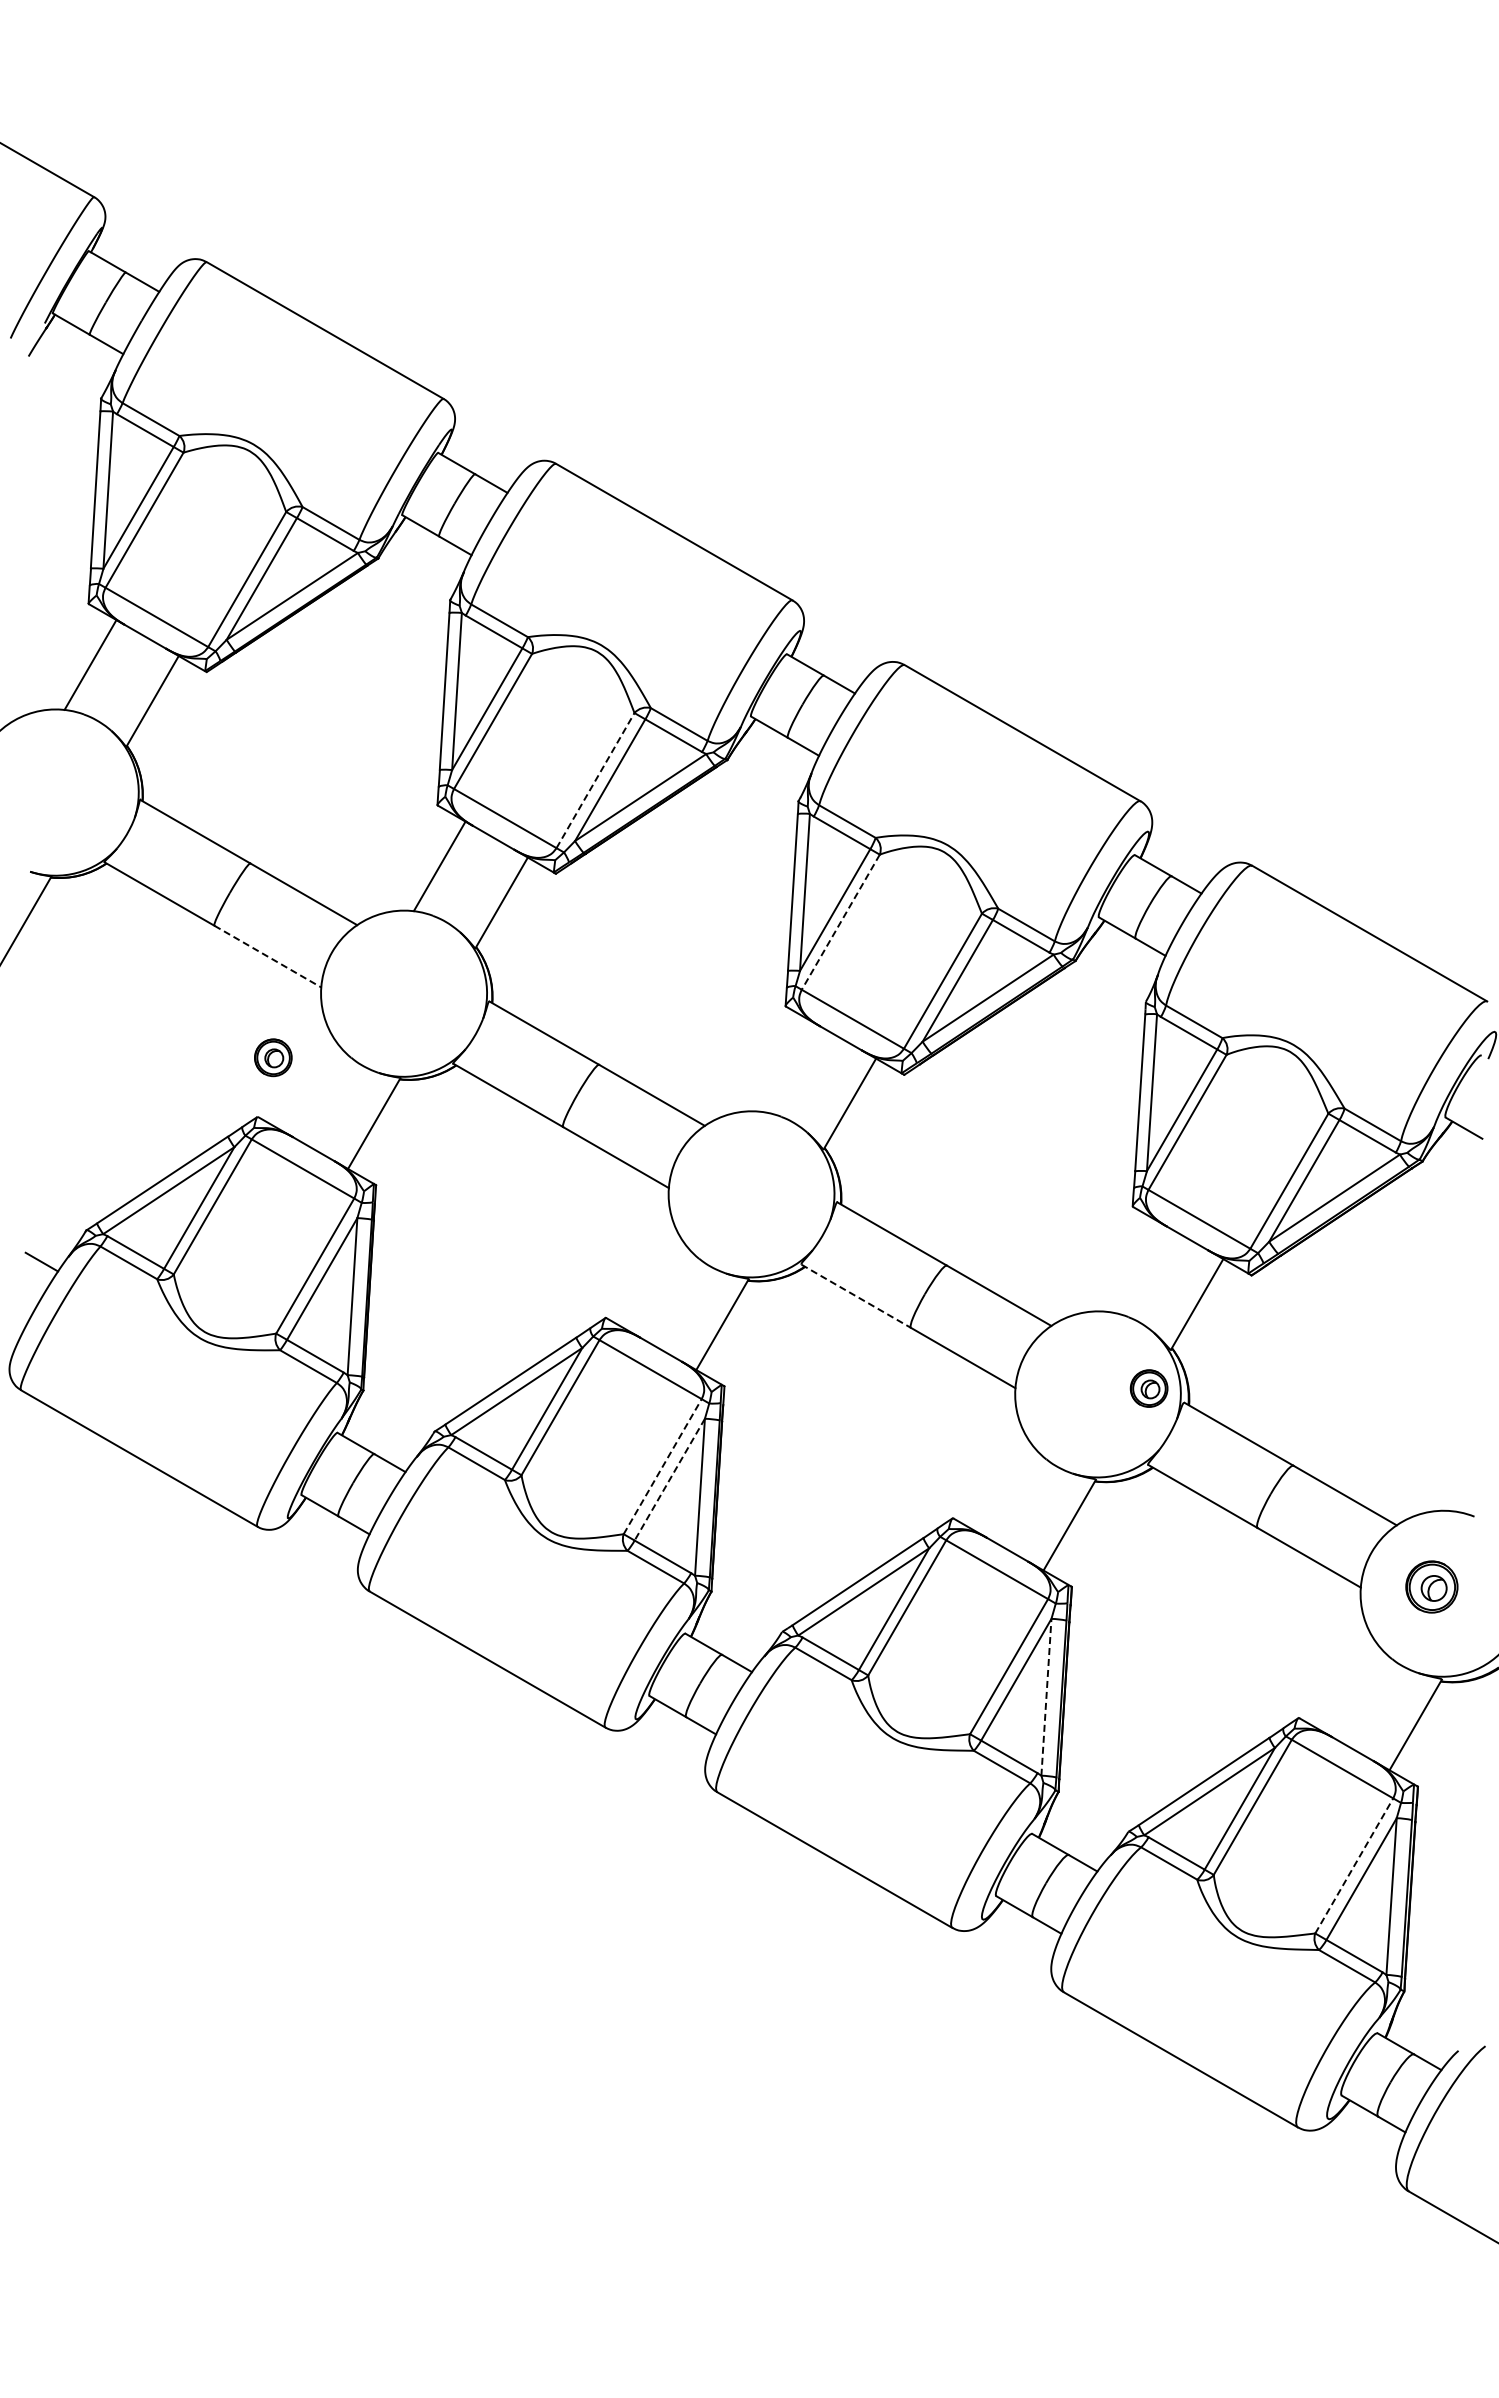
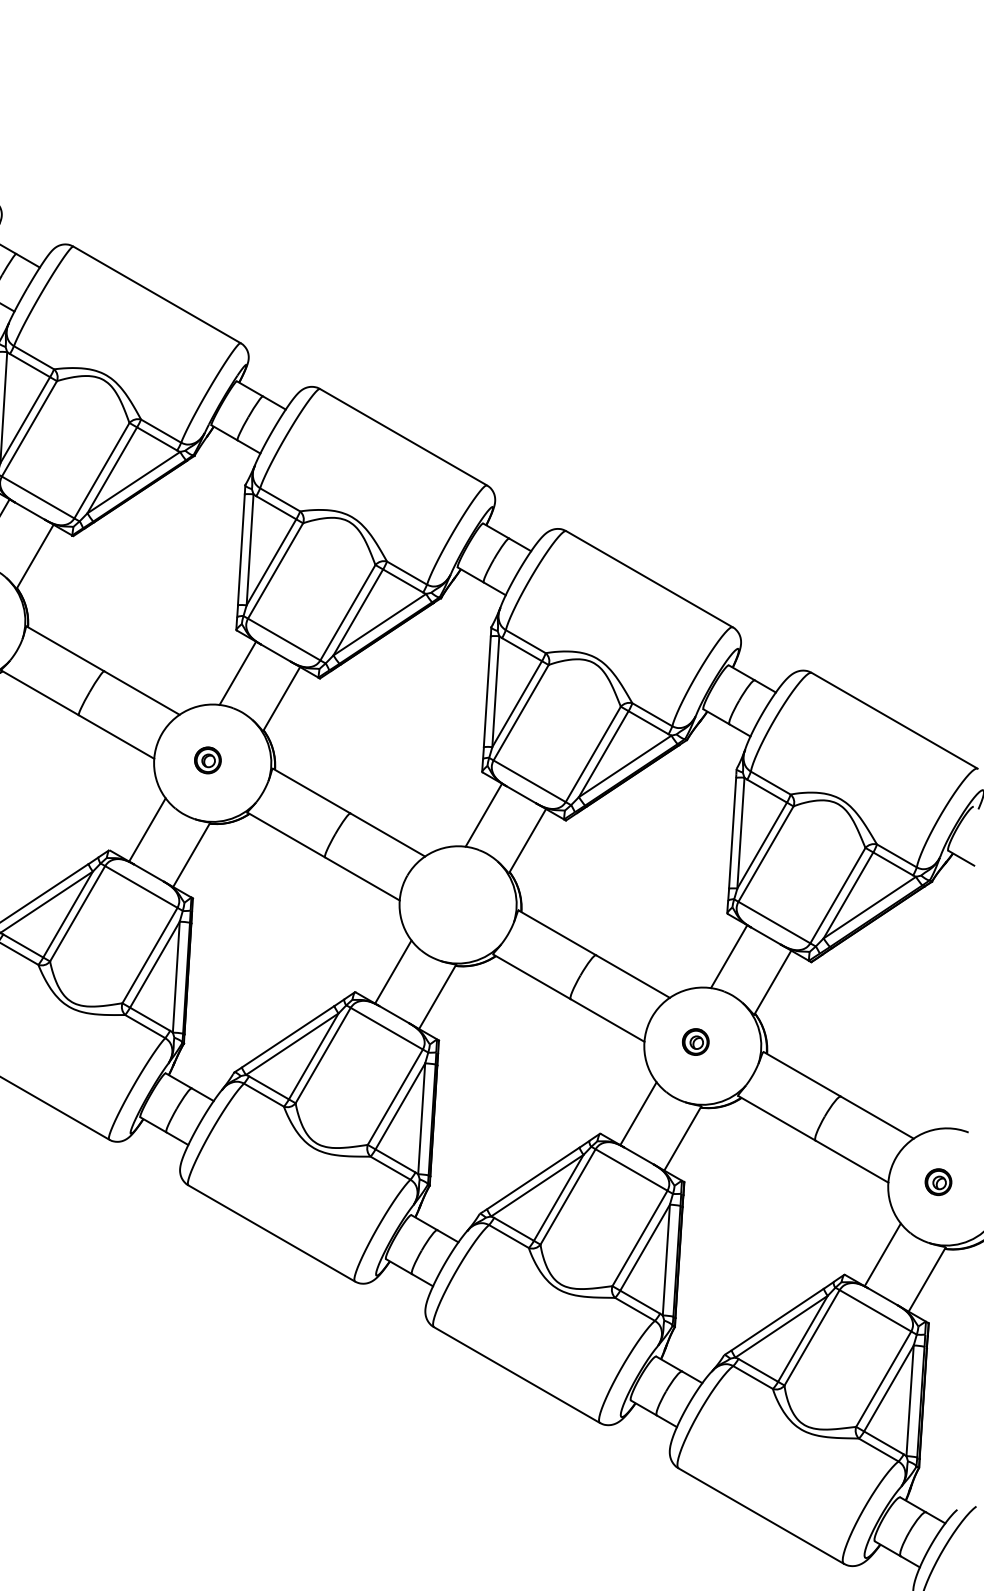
line: (595, 780) -> (347, 612), dashed -> solid
line: (840, 922) -> (520, 712), dashed -> solid
line: (267, 956) -> (116, 736), dashed -> solid
part: (273, 1057) -> (208, 760), moved
line: (787, 1066) -> (483, 814), added
line: (311, 1088) -> (147, 830), added
line: (1135, 1267) -> (729, 956), added
line: (659, 1289) -> (393, 972), added
line: (856, 1296) -> (532, 977), dashed -> solid
part: (1148, 1388) -> (695, 1042), moved
line: (662, 1466) -> (395, 1097), dashed -> solid
line: (669, 1480) -> (400, 1106), dashed -> solid
line: (1006, 1489) -> (638, 1113), added
part: (1431, 1586) -> (938, 1181), size x0.71
line: (1352, 1689) -> (882, 1254), added
line: (1046, 1697) -> (666, 1260), dashed -> solid
line: (1354, 1865) -> (883, 1378), dashed -> solid

